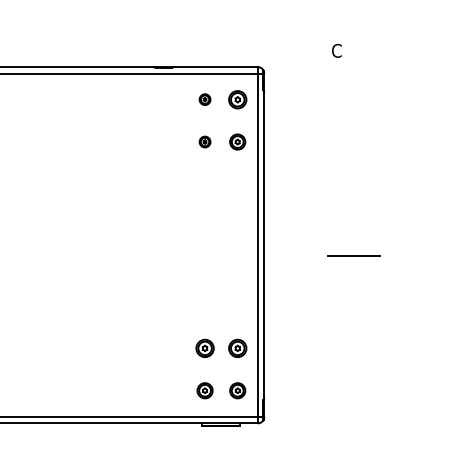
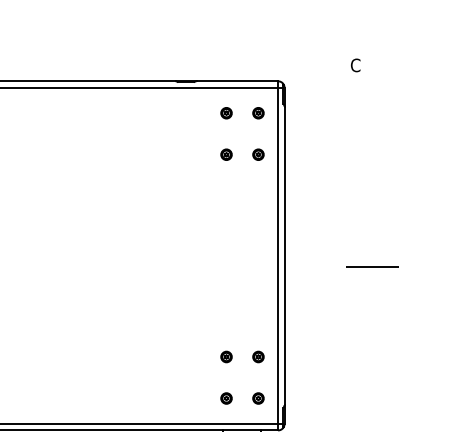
part: (237, 99) -> (258, 113), size x0.62
part: (237, 141) -> (258, 154), size x0.71
part: (204, 348) -> (225, 357), size x0.62
part: (237, 348) -> (258, 357), size x0.62
part: (204, 390) -> (225, 398), size x0.71
part: (237, 390) -> (258, 398), size x0.71

